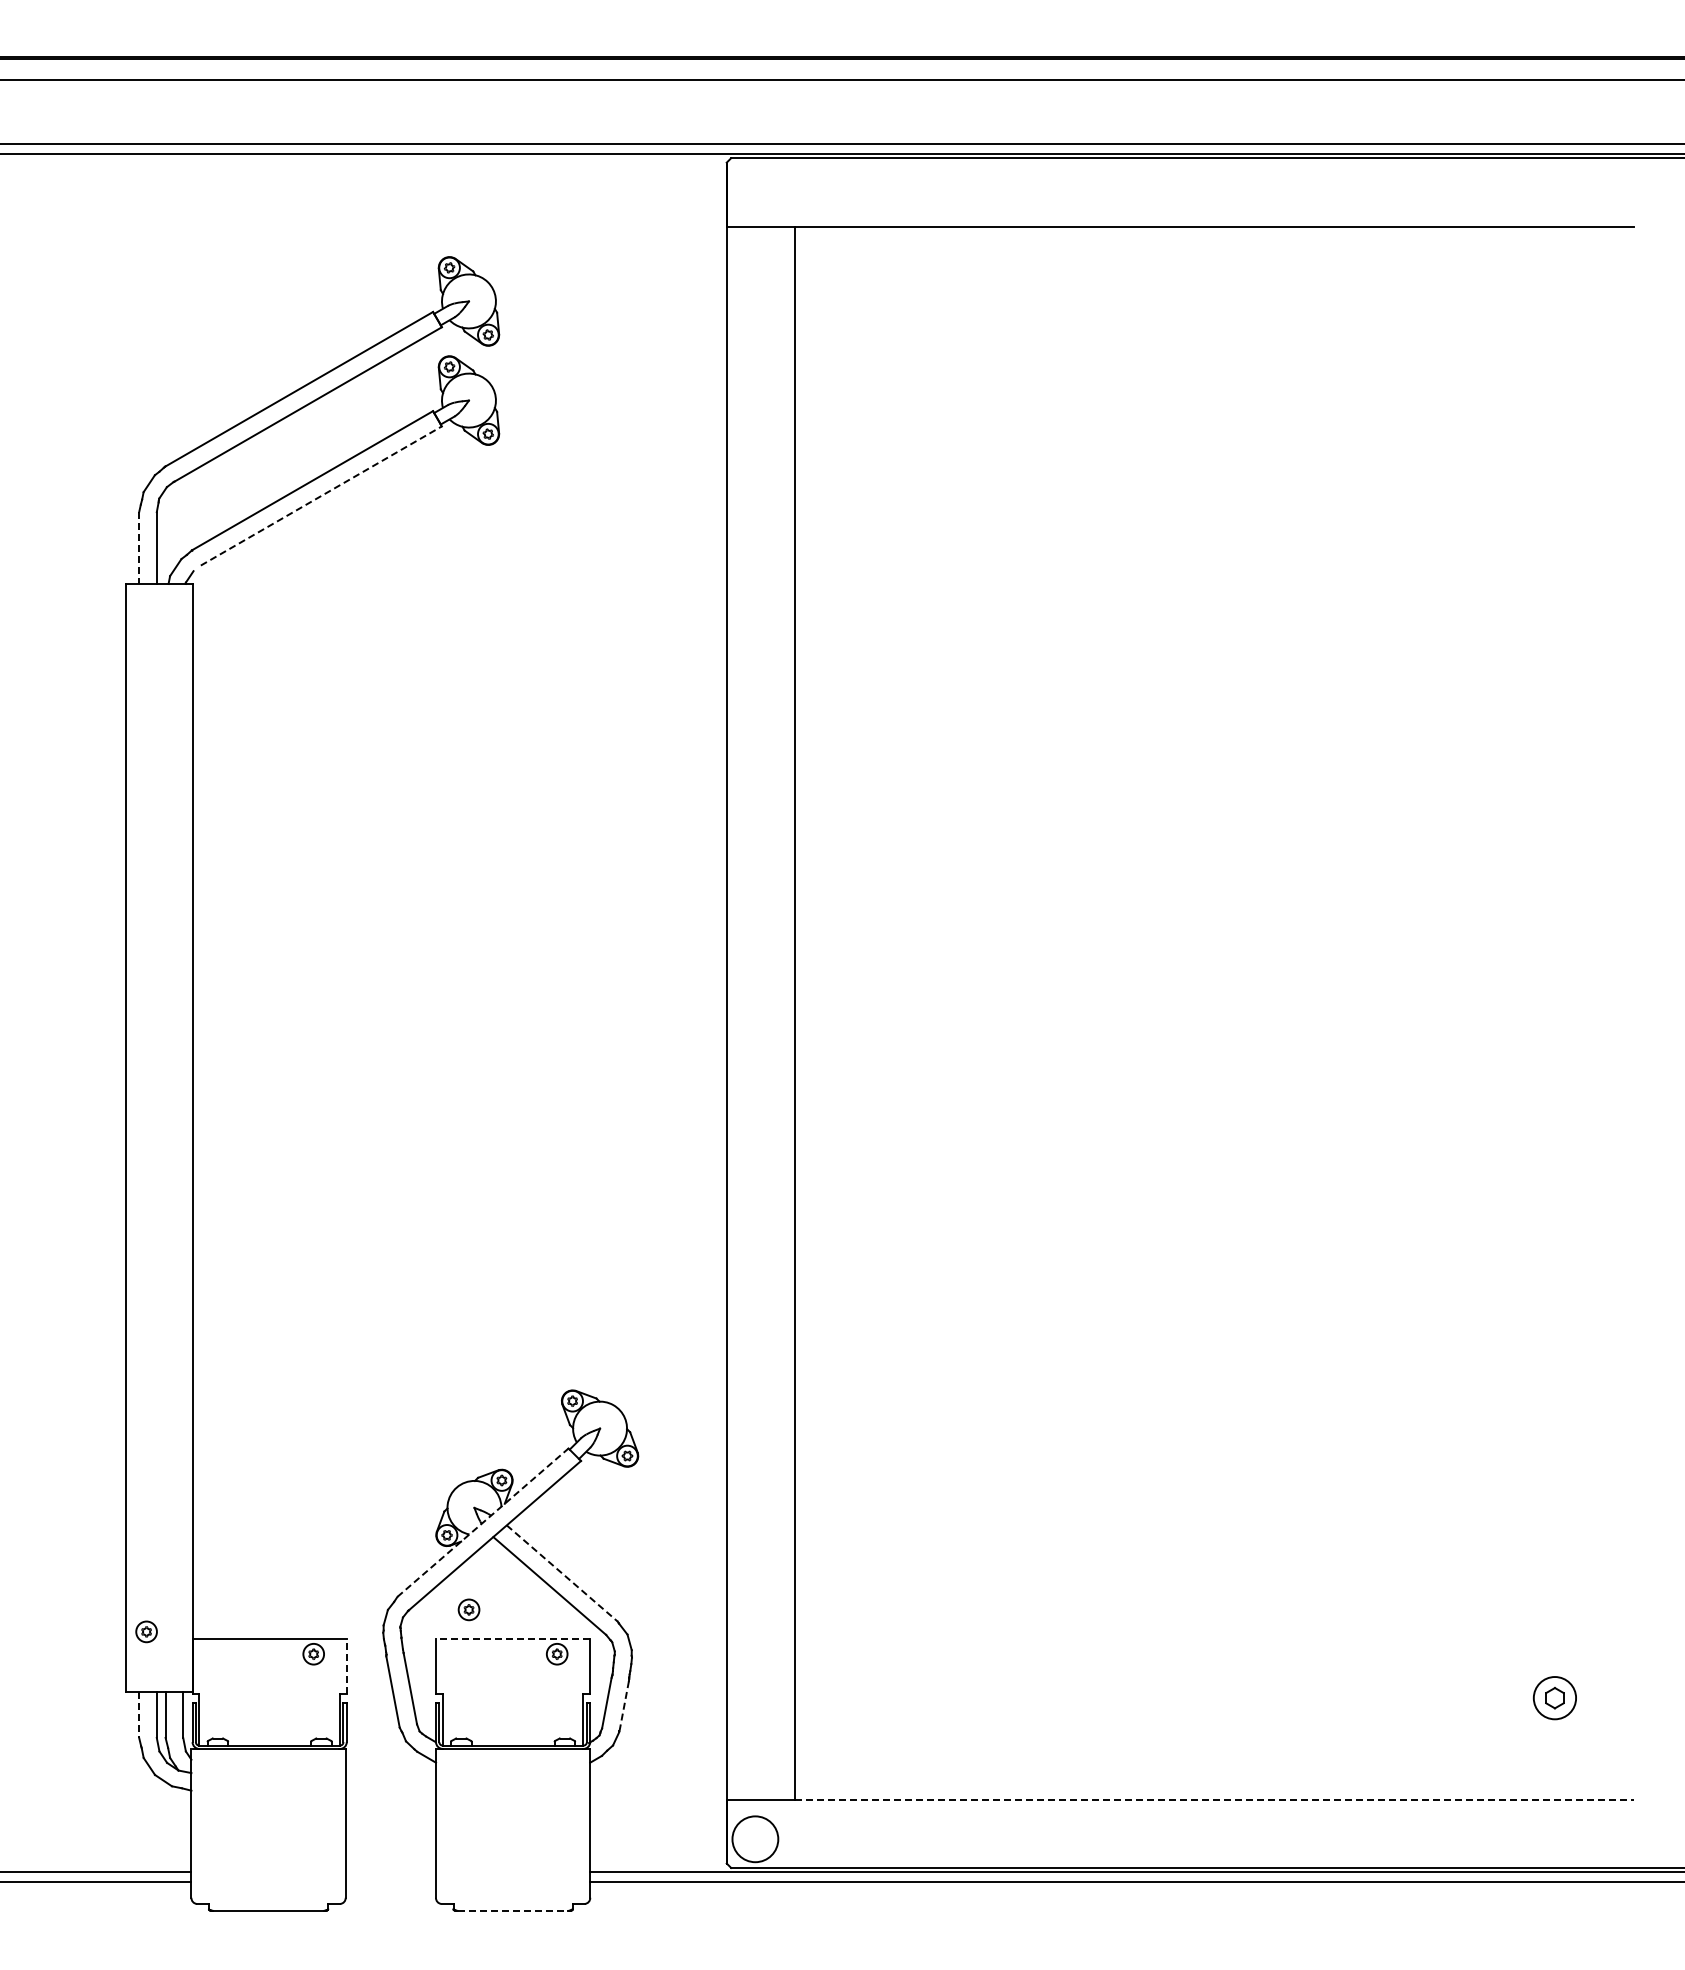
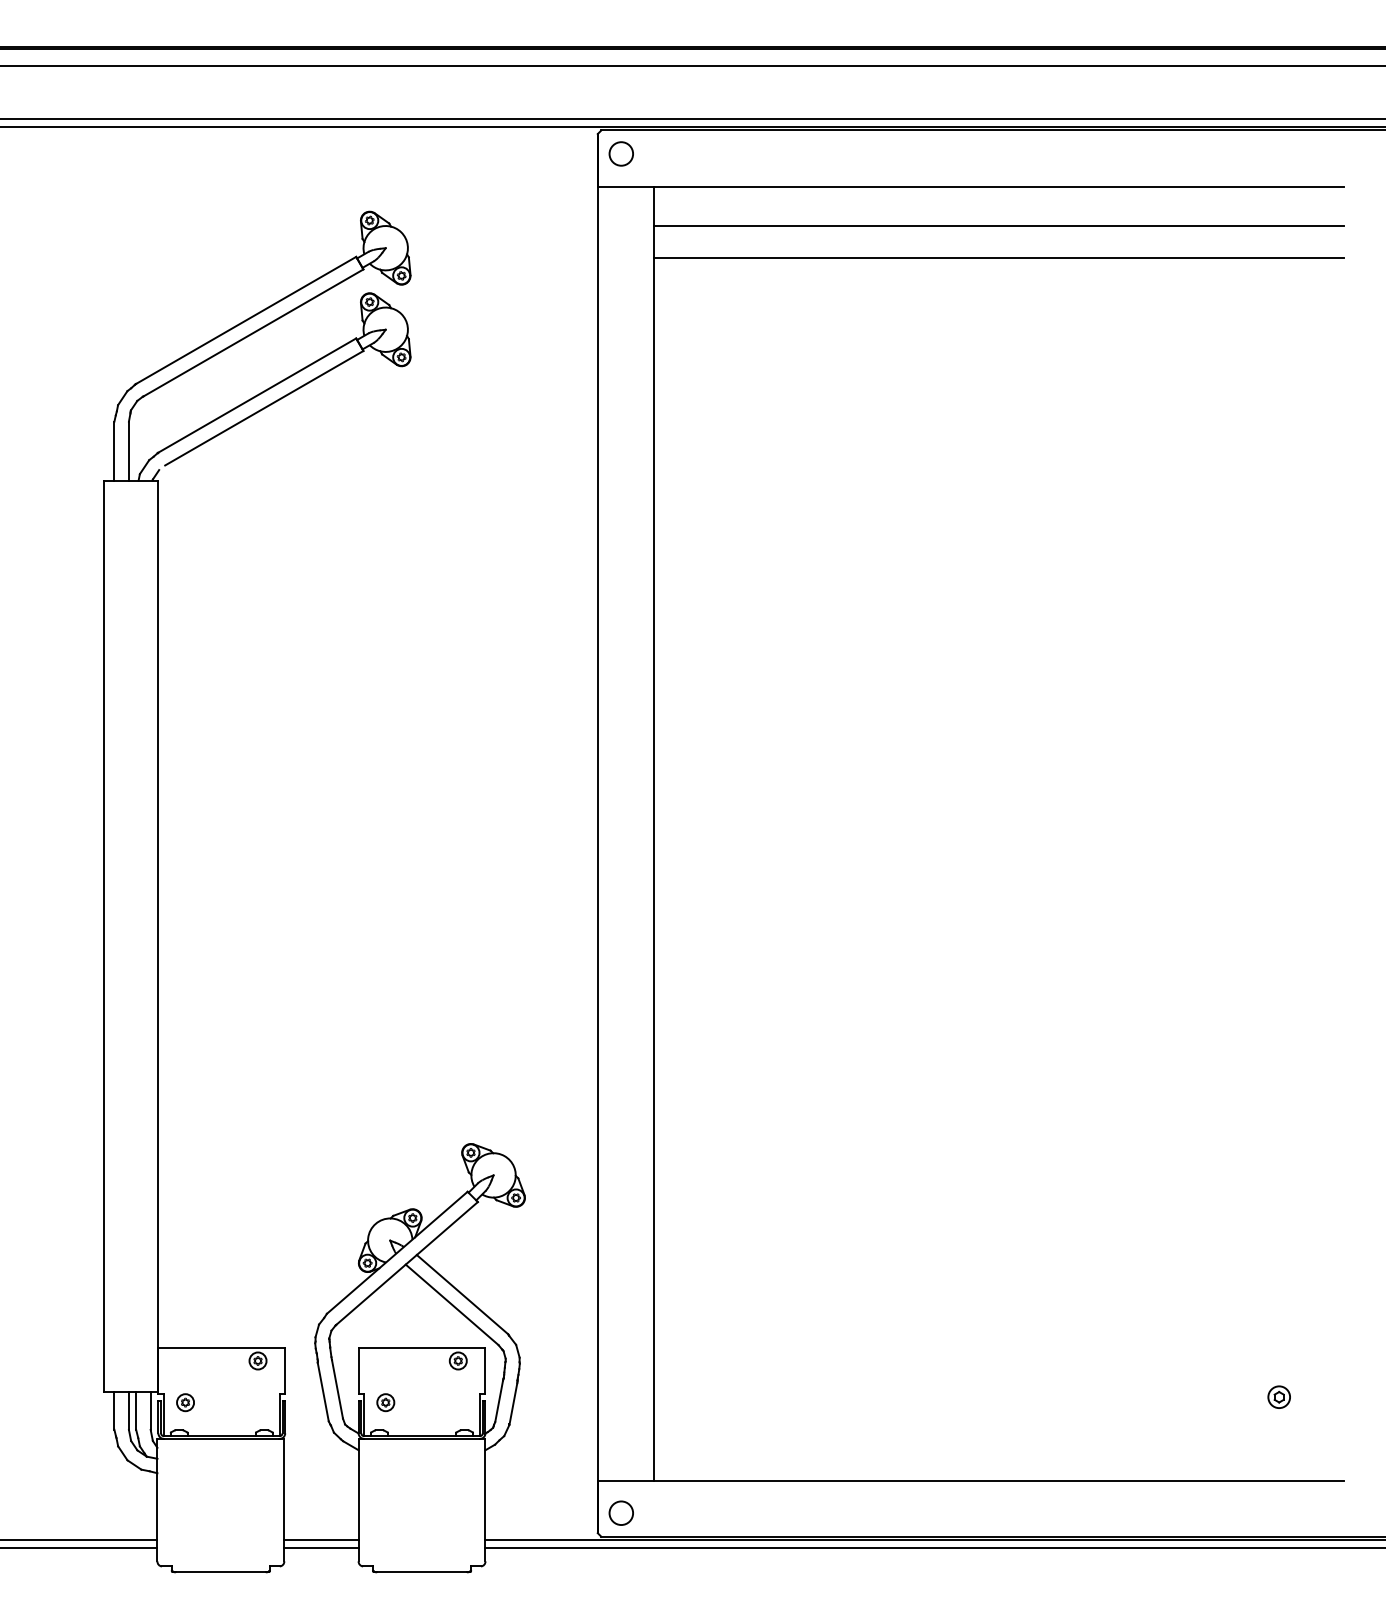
circle: (755, 186) -> (621, 153), added
line: (1214, 274) -> (999, 226), added
line: (1214, 313) -> (999, 258), added
line: (321, 495) -> (264, 407), dashed -> solid
line: (139, 548) -> (114, 451), dashed -> solid
line: (483, 1522) -> (397, 1252), dashed -> solid
line: (562, 1573) -> (462, 1294), dashed -> solid
part: (468, 1609) -> (385, 1402), moved
part: (146, 1631) -> (185, 1402), moved
line: (512, 1638) -> (421, 1348), dashed -> solid
line: (346, 1666) -> (284, 1371), dashed -> solid
part: (1555, 1698) -> (1279, 1397), size x0.62
line: (624, 1706) -> (513, 1404), dashed -> solid
line: (139, 1715) -> (114, 1411), dashed -> solid
line: (1214, 1799) -> (999, 1480), dashed -> solid
circle: (755, 1838) -> (621, 1512), size x0.62
line: (390, 1871) -> (321, 1539), added
line: (390, 1881) -> (321, 1547), added
line: (512, 1910) -> (421, 1571), dashed -> solid

